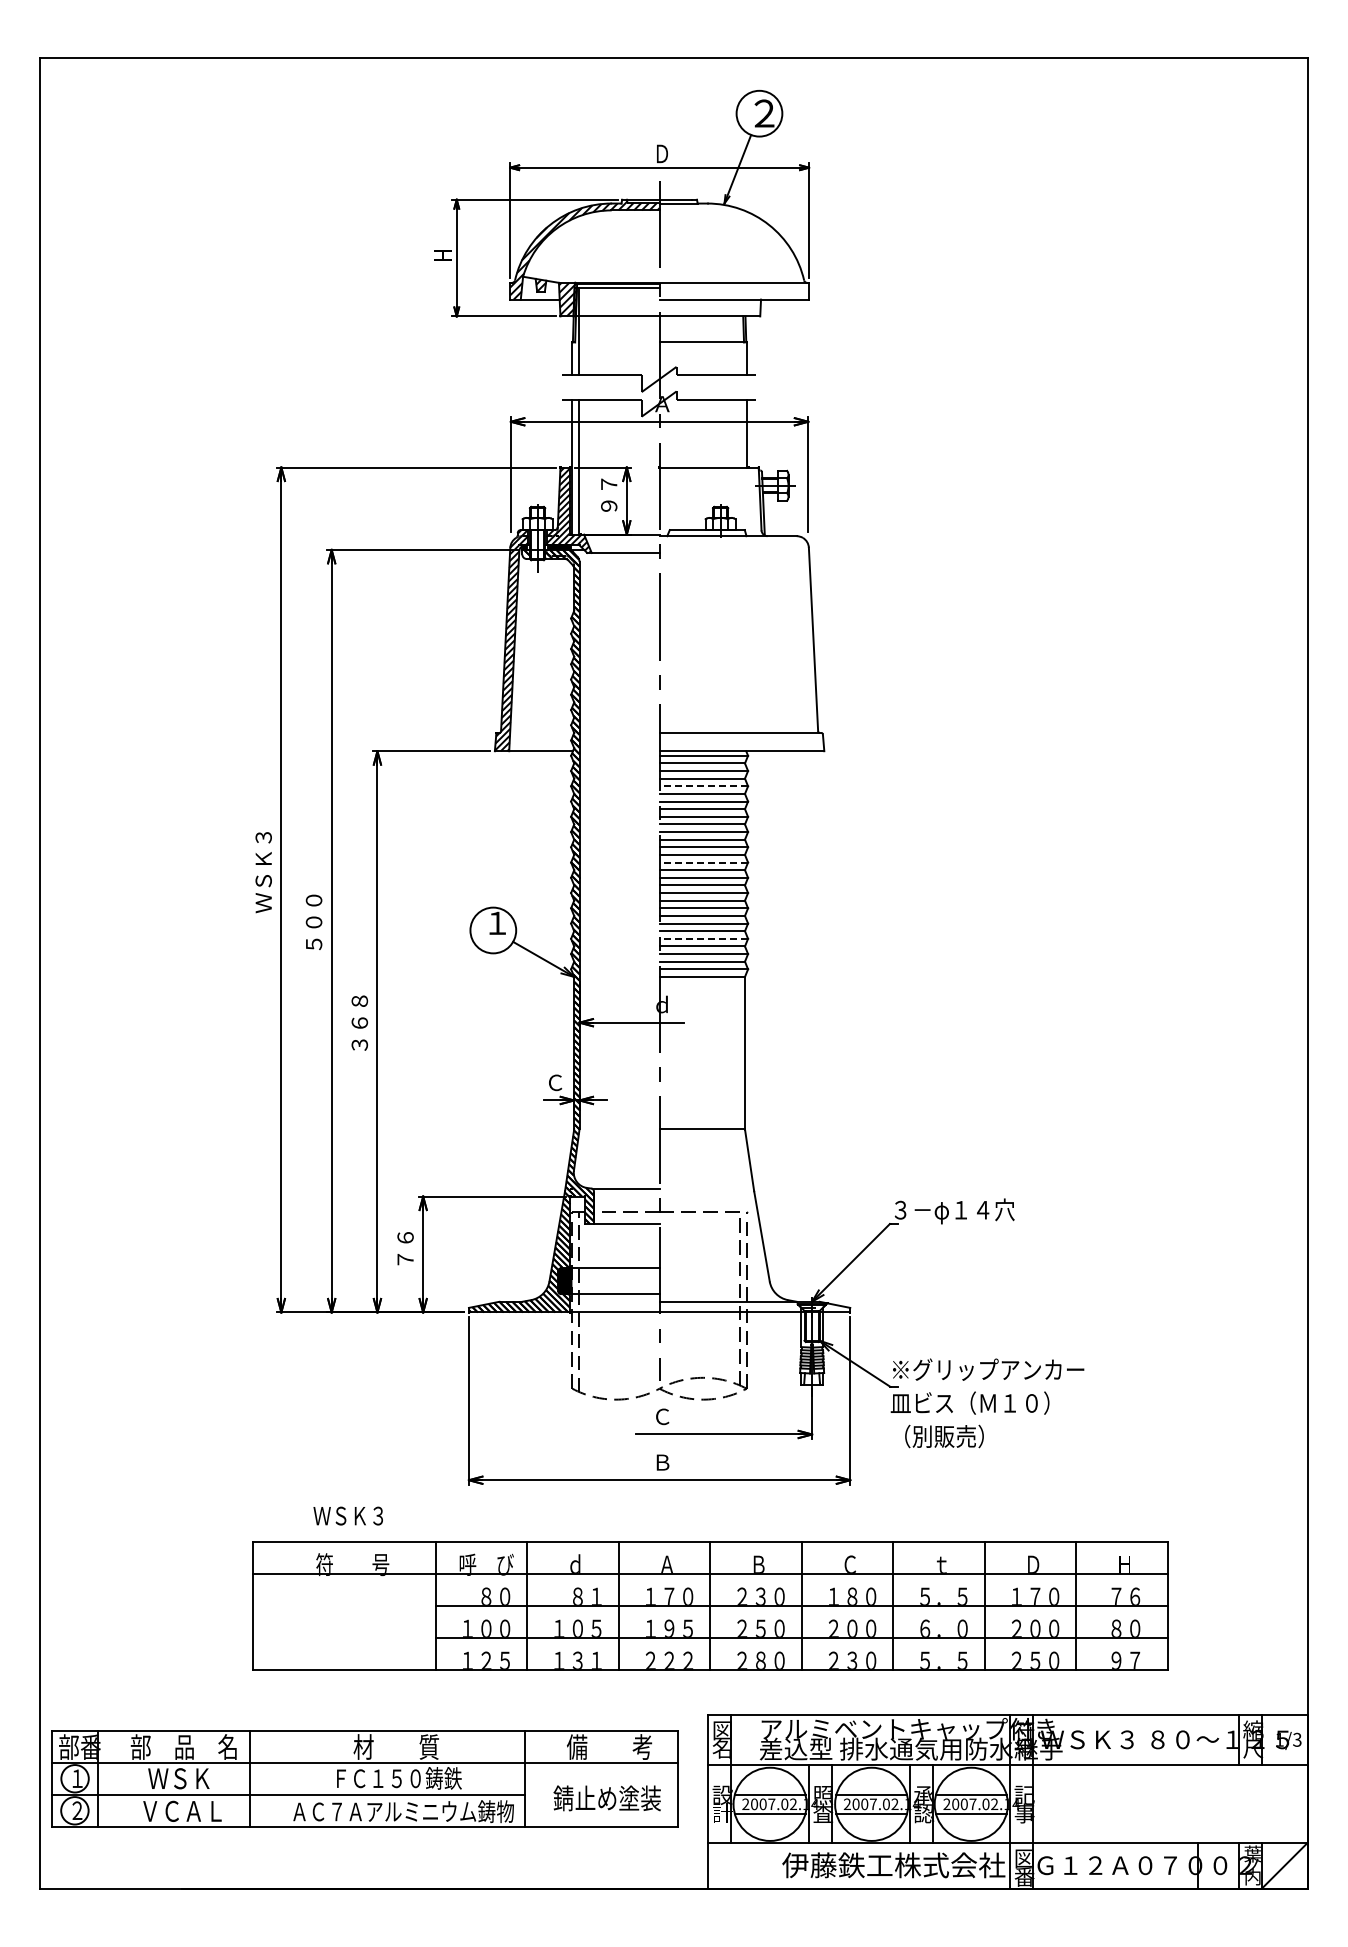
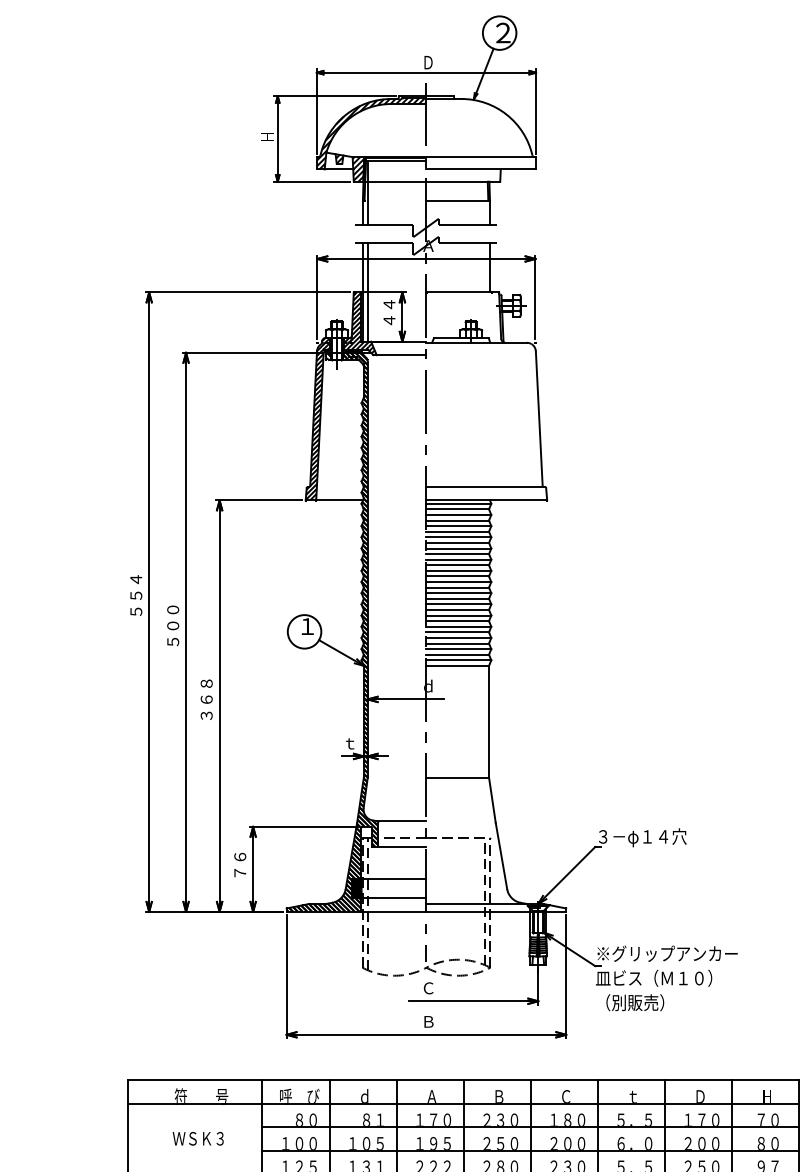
text: (609, 495) -> (389, 312), ９７ -> ４４
line: (703, 786) -> (458, 526), dashed -> solid
line: (703, 862) -> (458, 582), dashed -> solid
text: (263, 872) -> (136, 589), ＷＳＫ３ -> ５５４
line: (703, 938) -> (458, 637), dashed -> solid
text: (555, 1082) -> (350, 743), Ｃ -> ｔ
text: (347, 1515) -> (197, 1138), moved
text: (1135, 1595) -> (775, 1119), ７６ -> ７０

